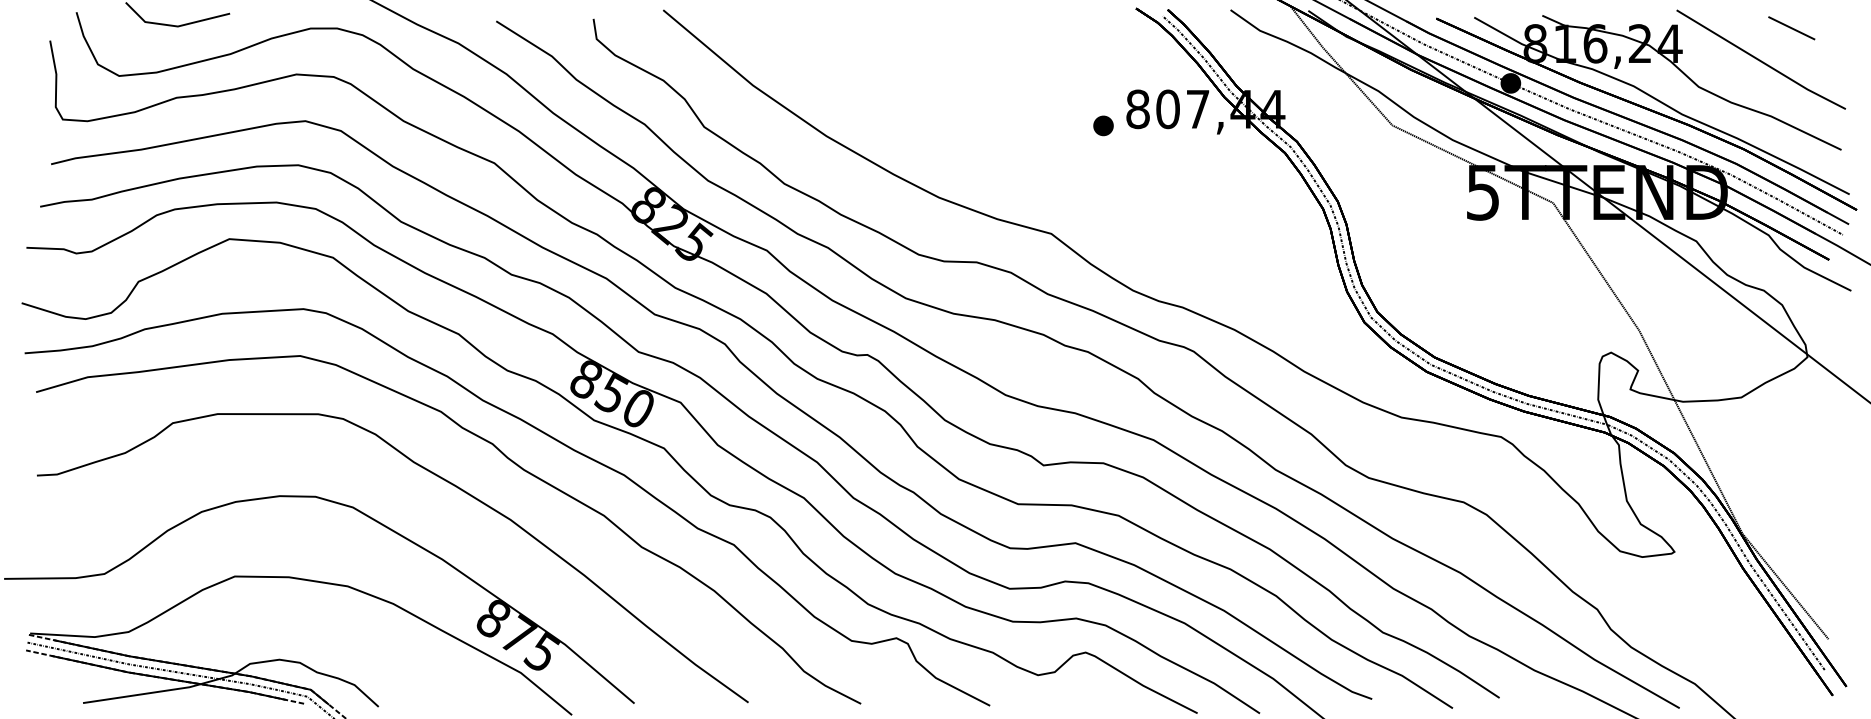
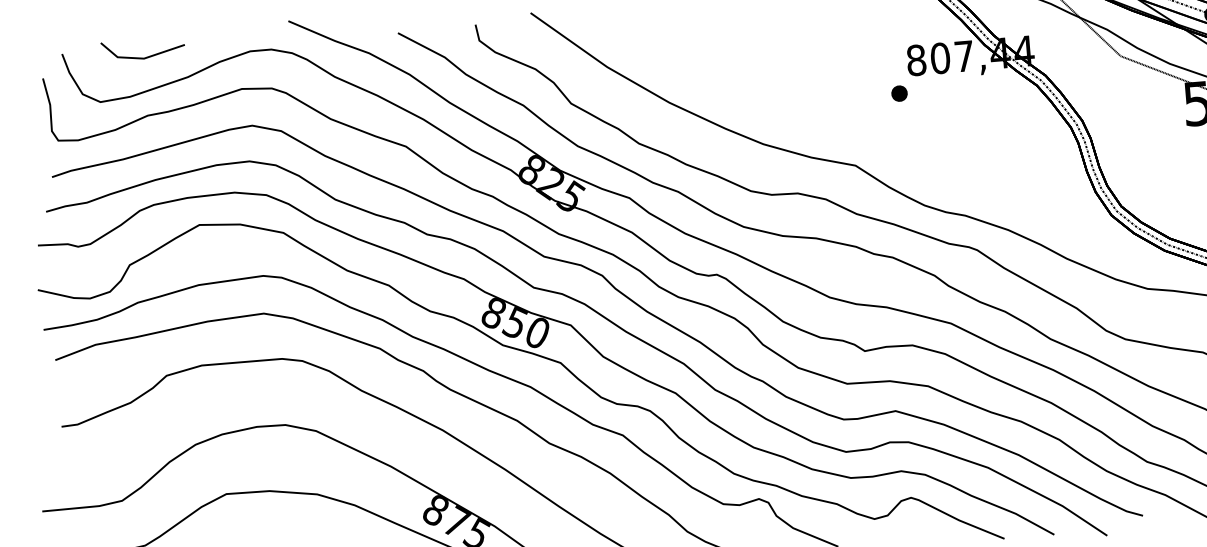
part: (1103, 125) -> (899, 93), moved

